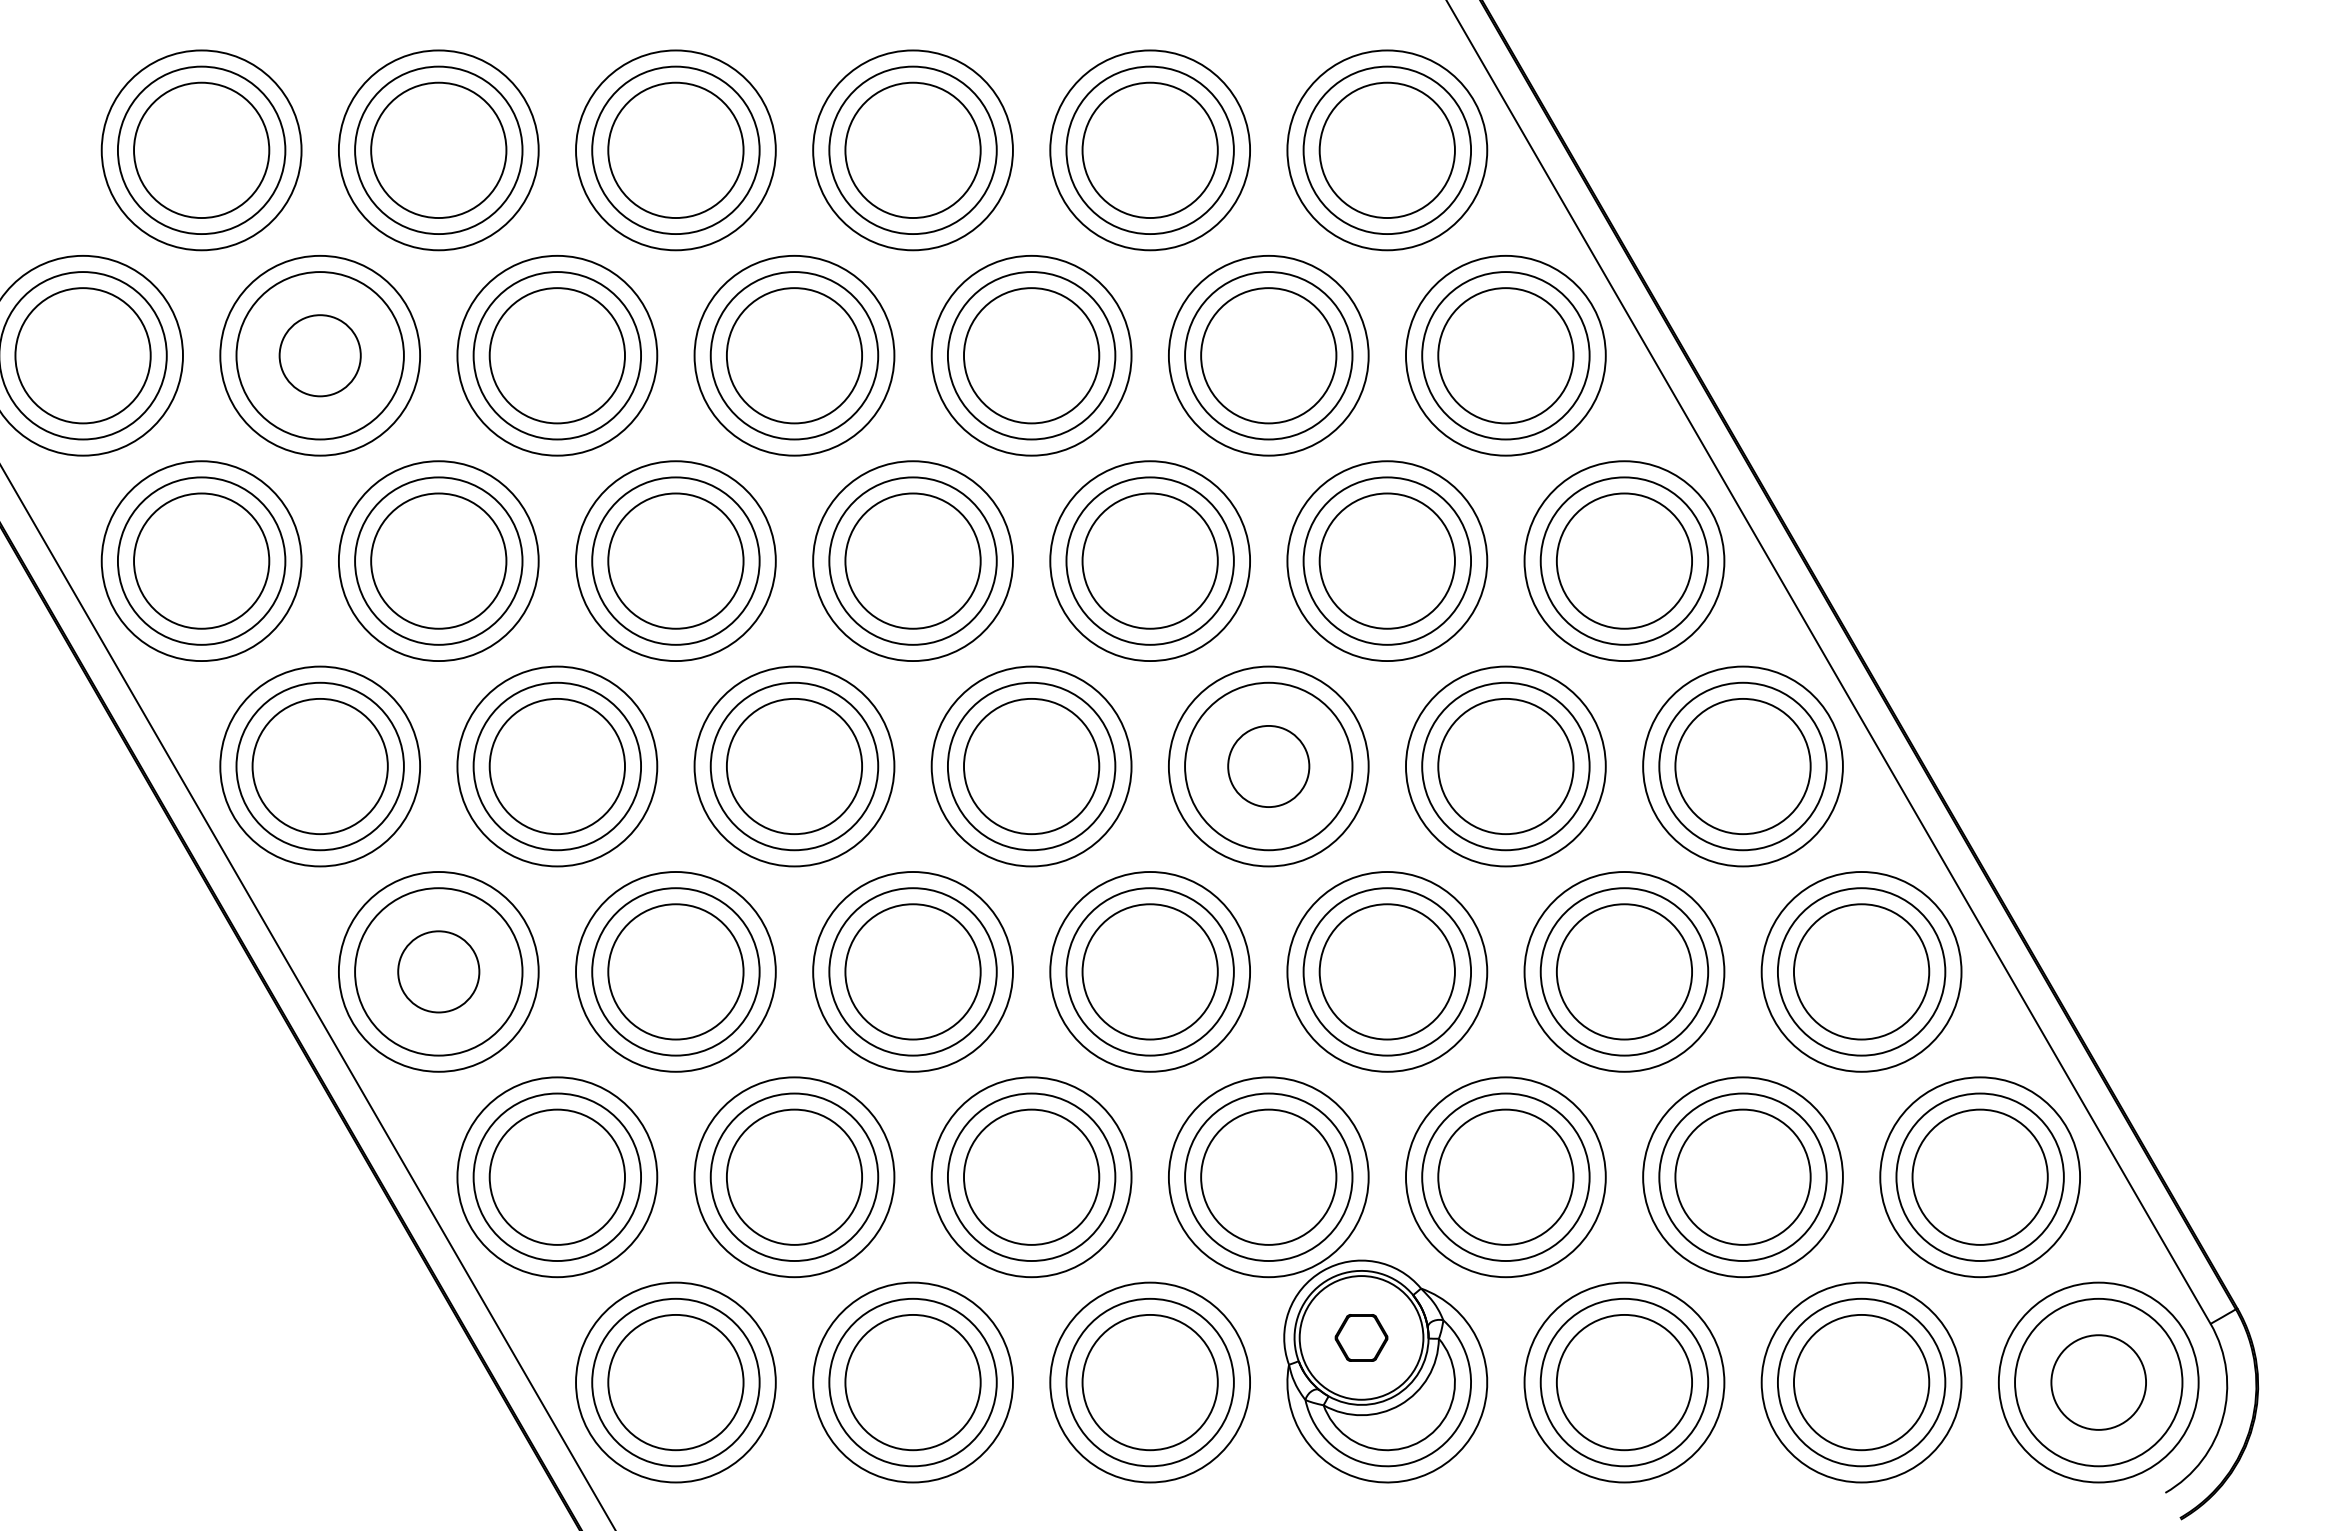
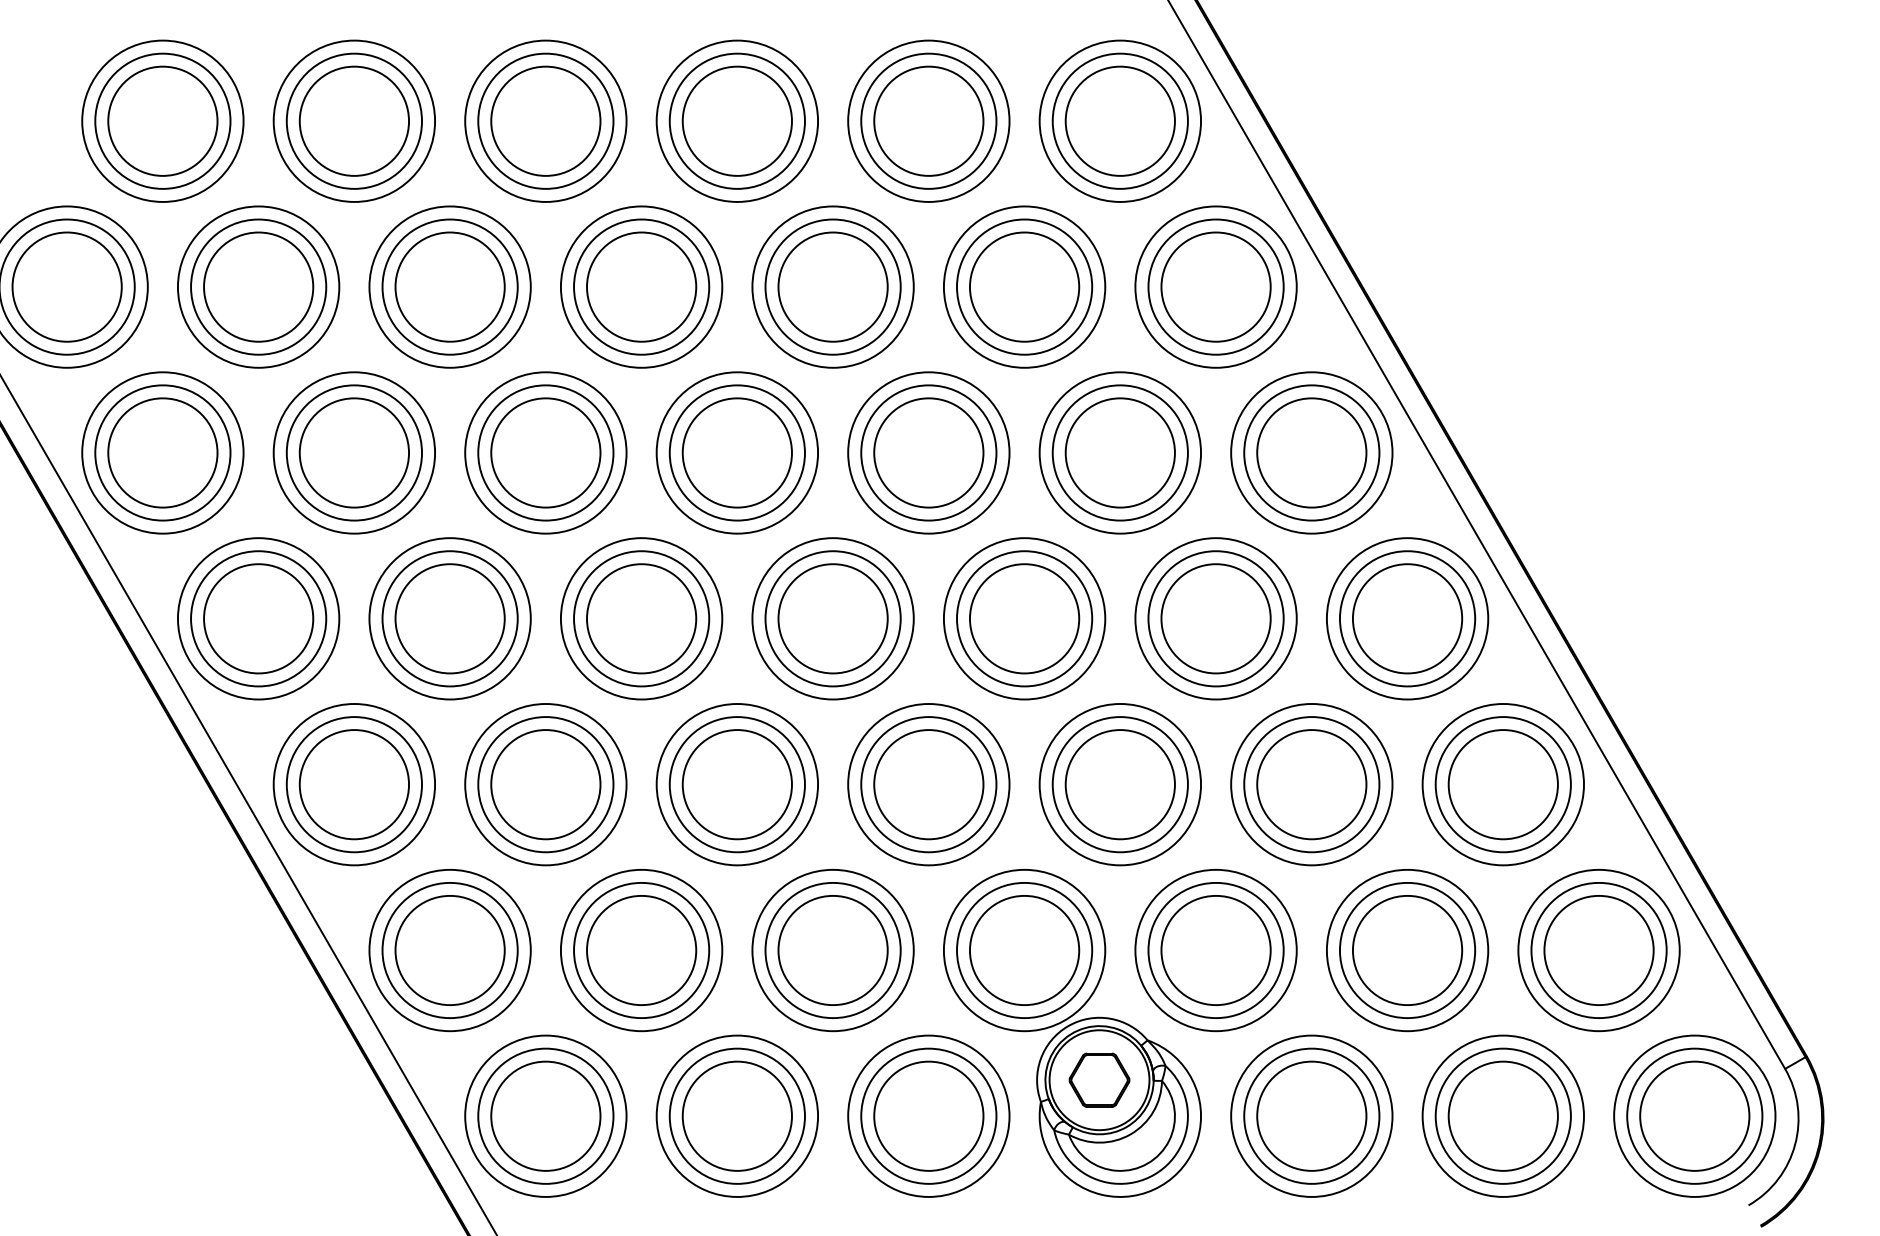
circle: (319, 355) -> (258, 286), size x1.67
circle: (1268, 766) -> (1024, 618), size x1.67
circle: (438, 971) -> (354, 784), size x1.67
part: (1361, 1337) -> (1099, 1079), size x1.43
circle: (2098, 1382) -> (1694, 1116), size x1.43

